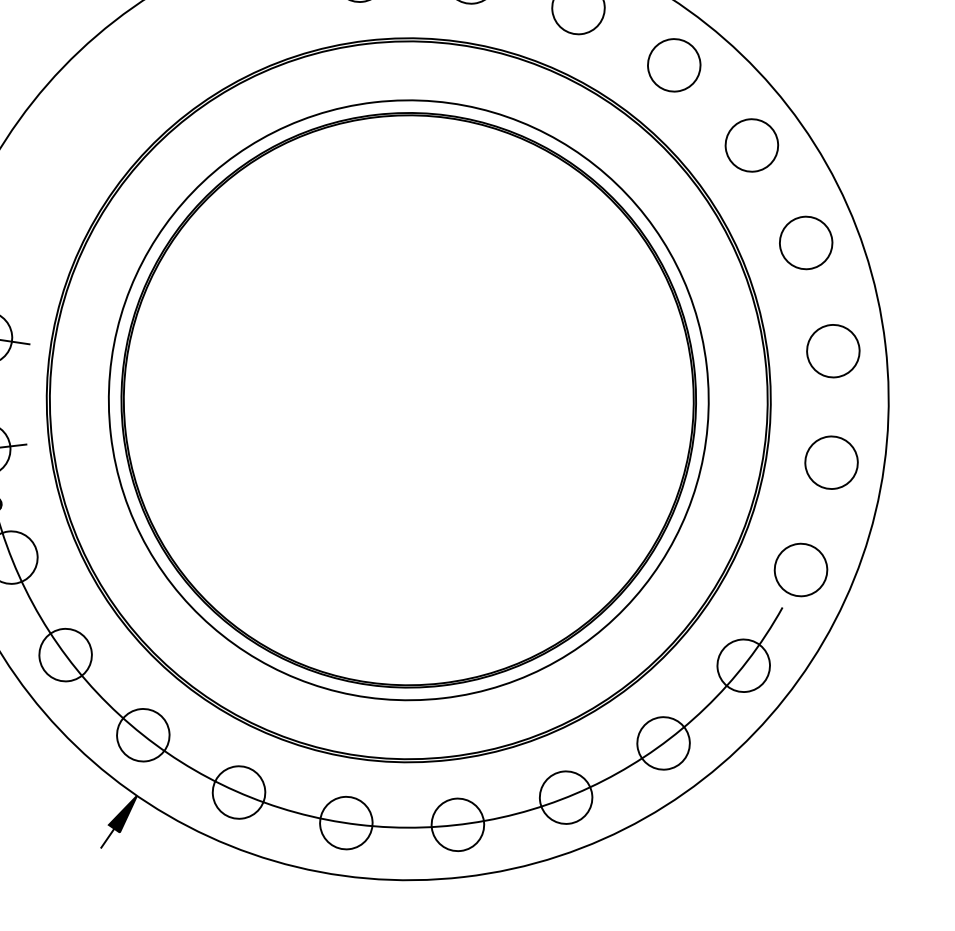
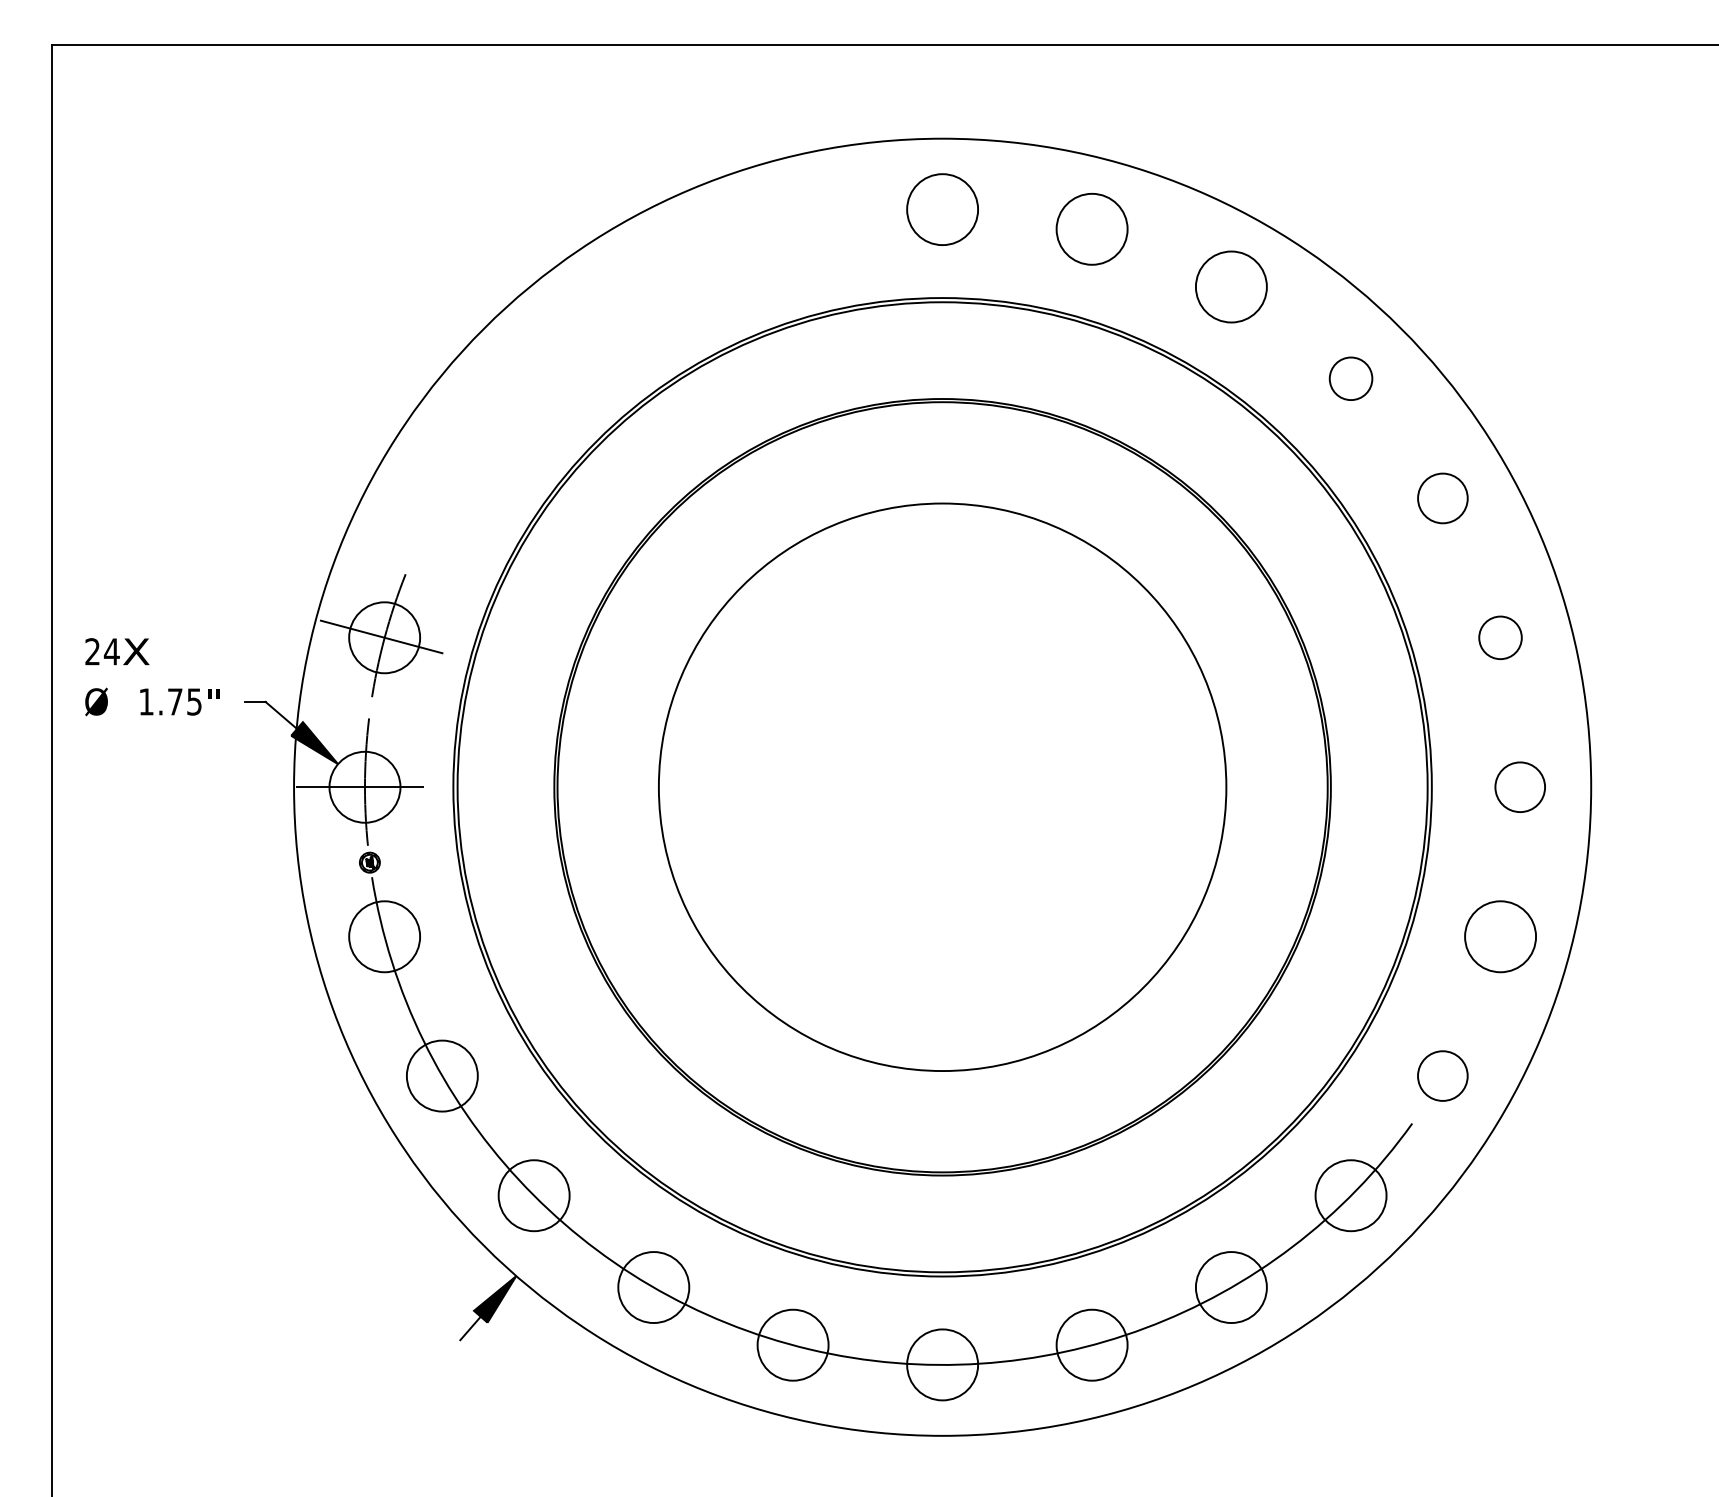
circle: (673, 65) -> (1350, 378), size x0.6
circle: (751, 145) -> (1442, 498), size x0.7
circle: (806, 242) -> (1500, 637), size x0.6
circle: (832, 350) -> (1519, 786), size x0.7
circle: (408, 399) -> (942, 786), size x0.7
circle: (800, 569) -> (1442, 1075), size x0.7

